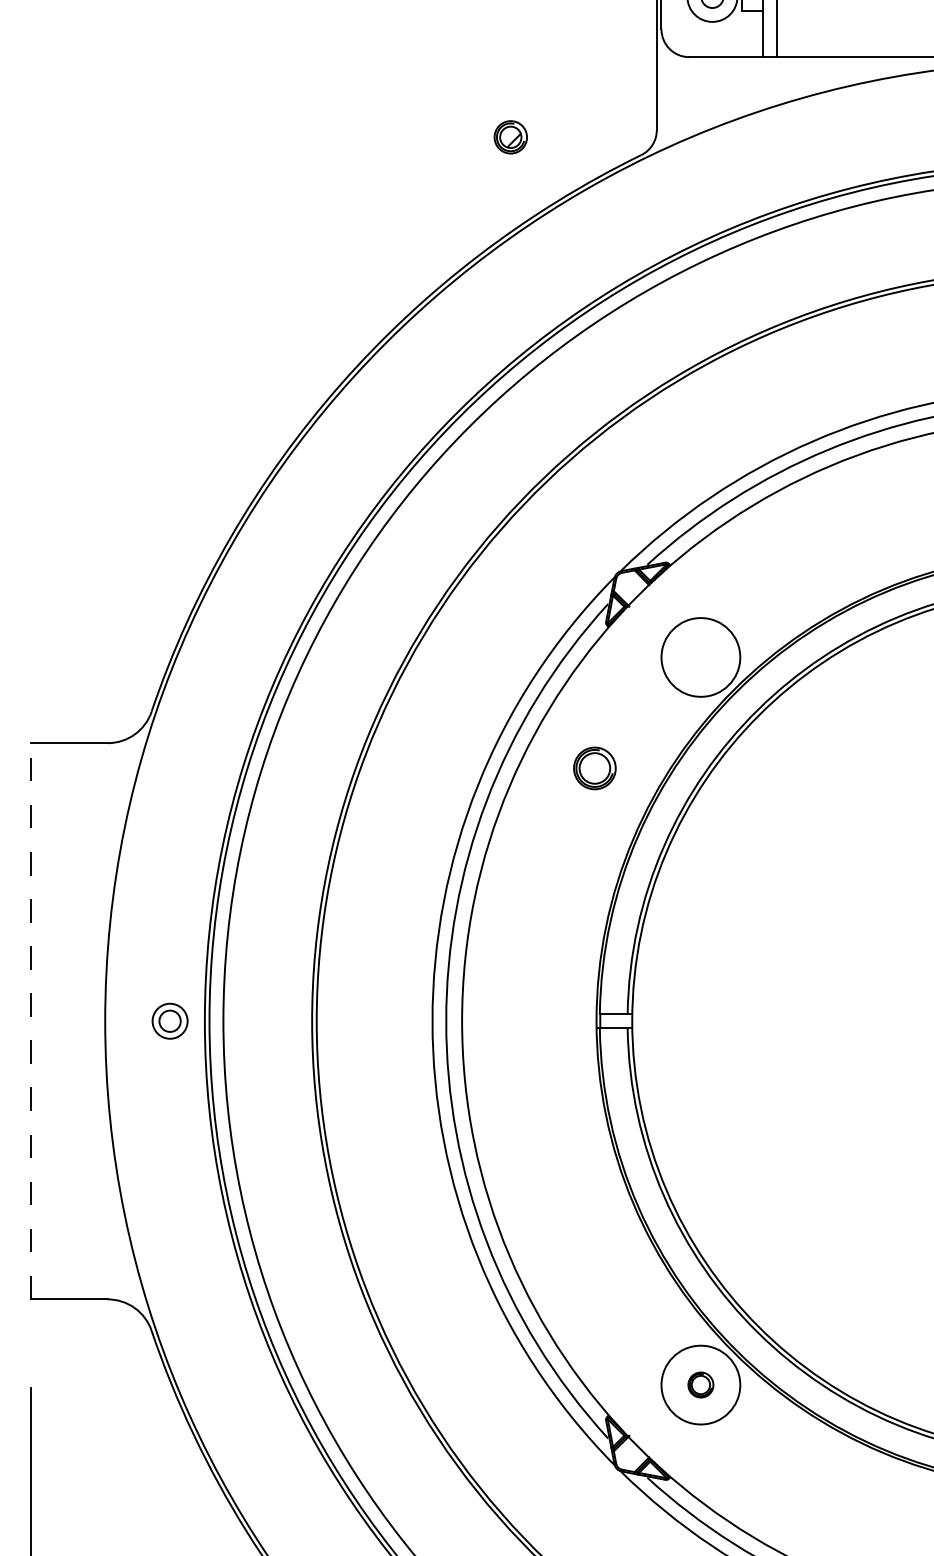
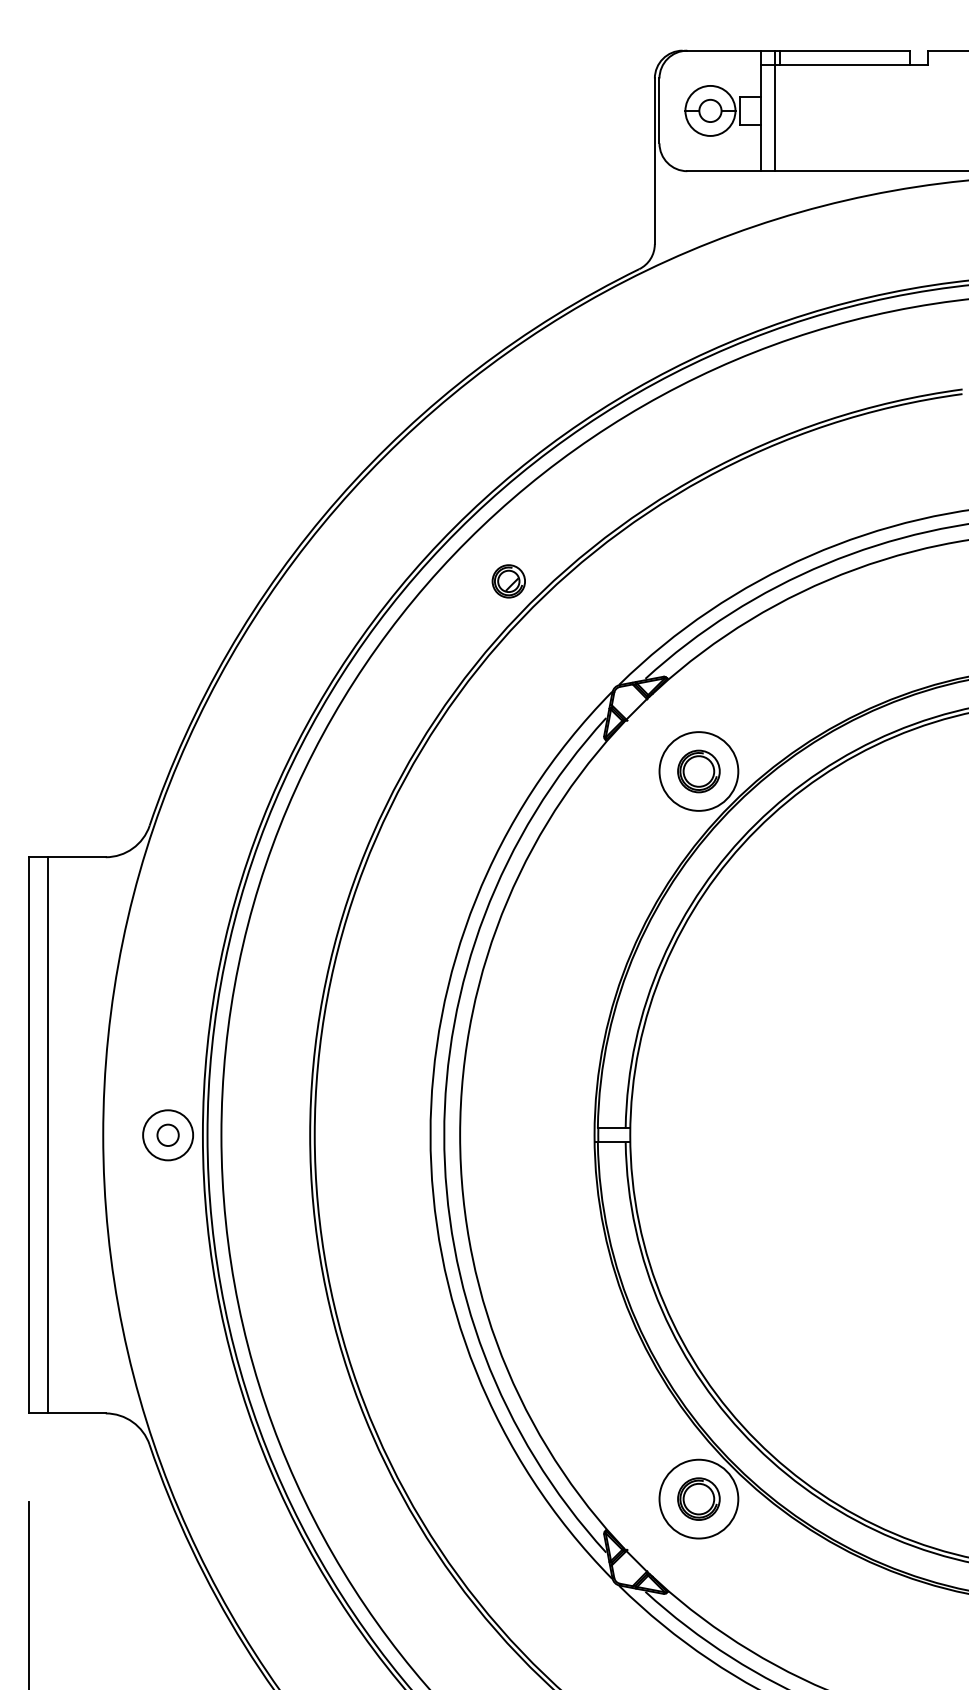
part: (510, 137) -> (508, 581), moved
part: (594, 768) -> (698, 771), moved
line: (31, 1020) -> (29, 1134), dashed -> solid
line: (49, 1021) -> (47, 1135), added
circle: (170, 1021) -> (168, 1135), size x1.43
part: (700, 1384) -> (698, 1498), size x1.67

